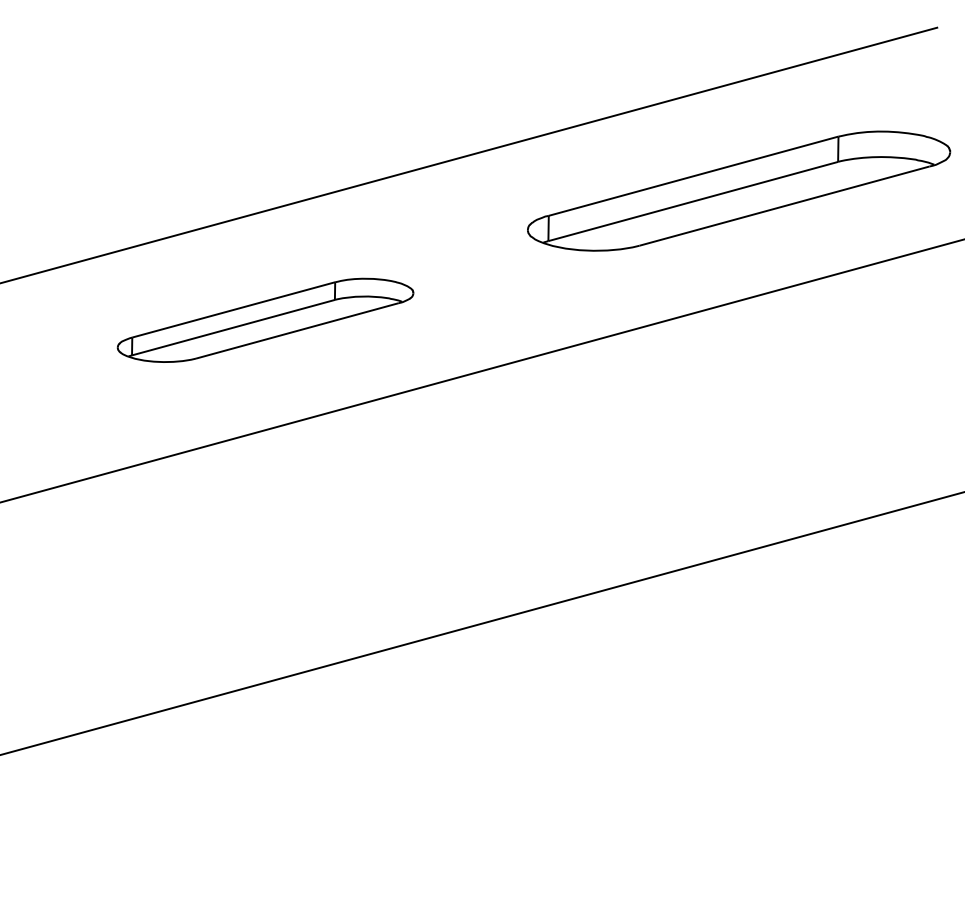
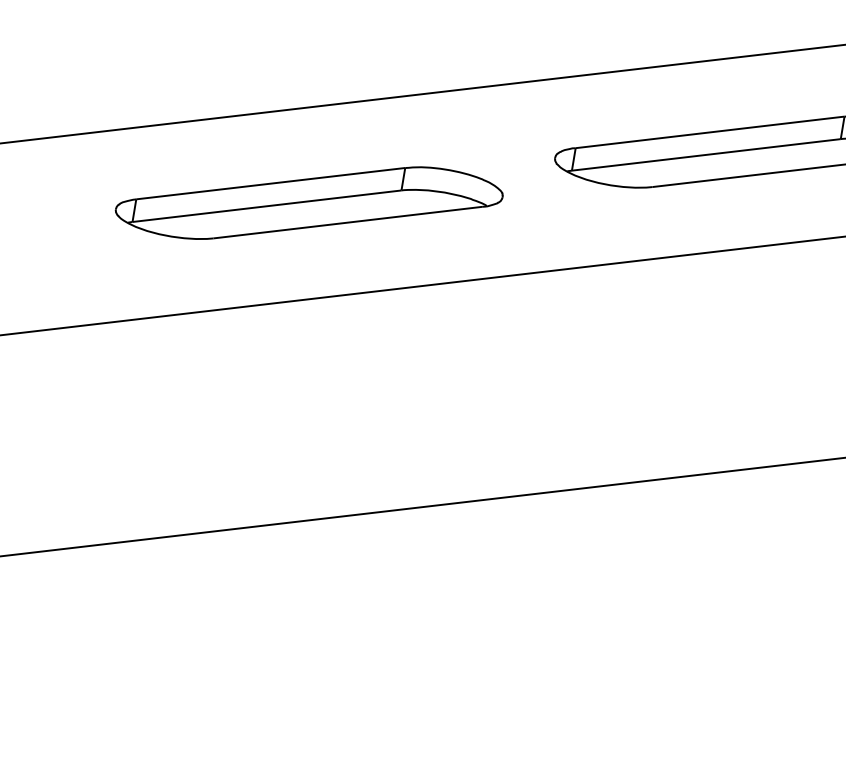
part: (265, 320) -> (309, 203), size x1.43

